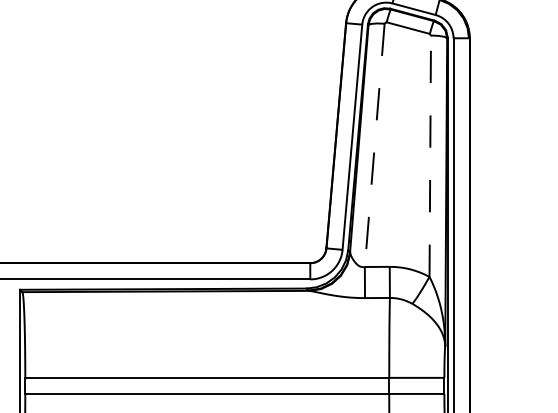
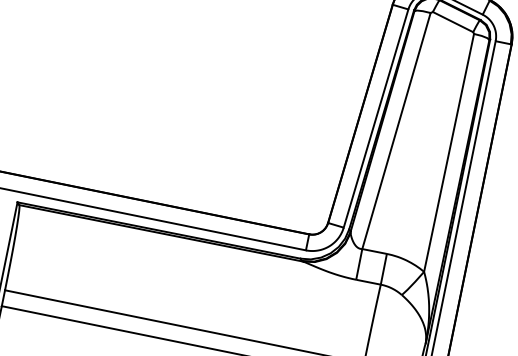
line: (374, 145) -> (396, 131), dashed -> solid
line: (430, 156) -> (449, 153), dashed -> solid

